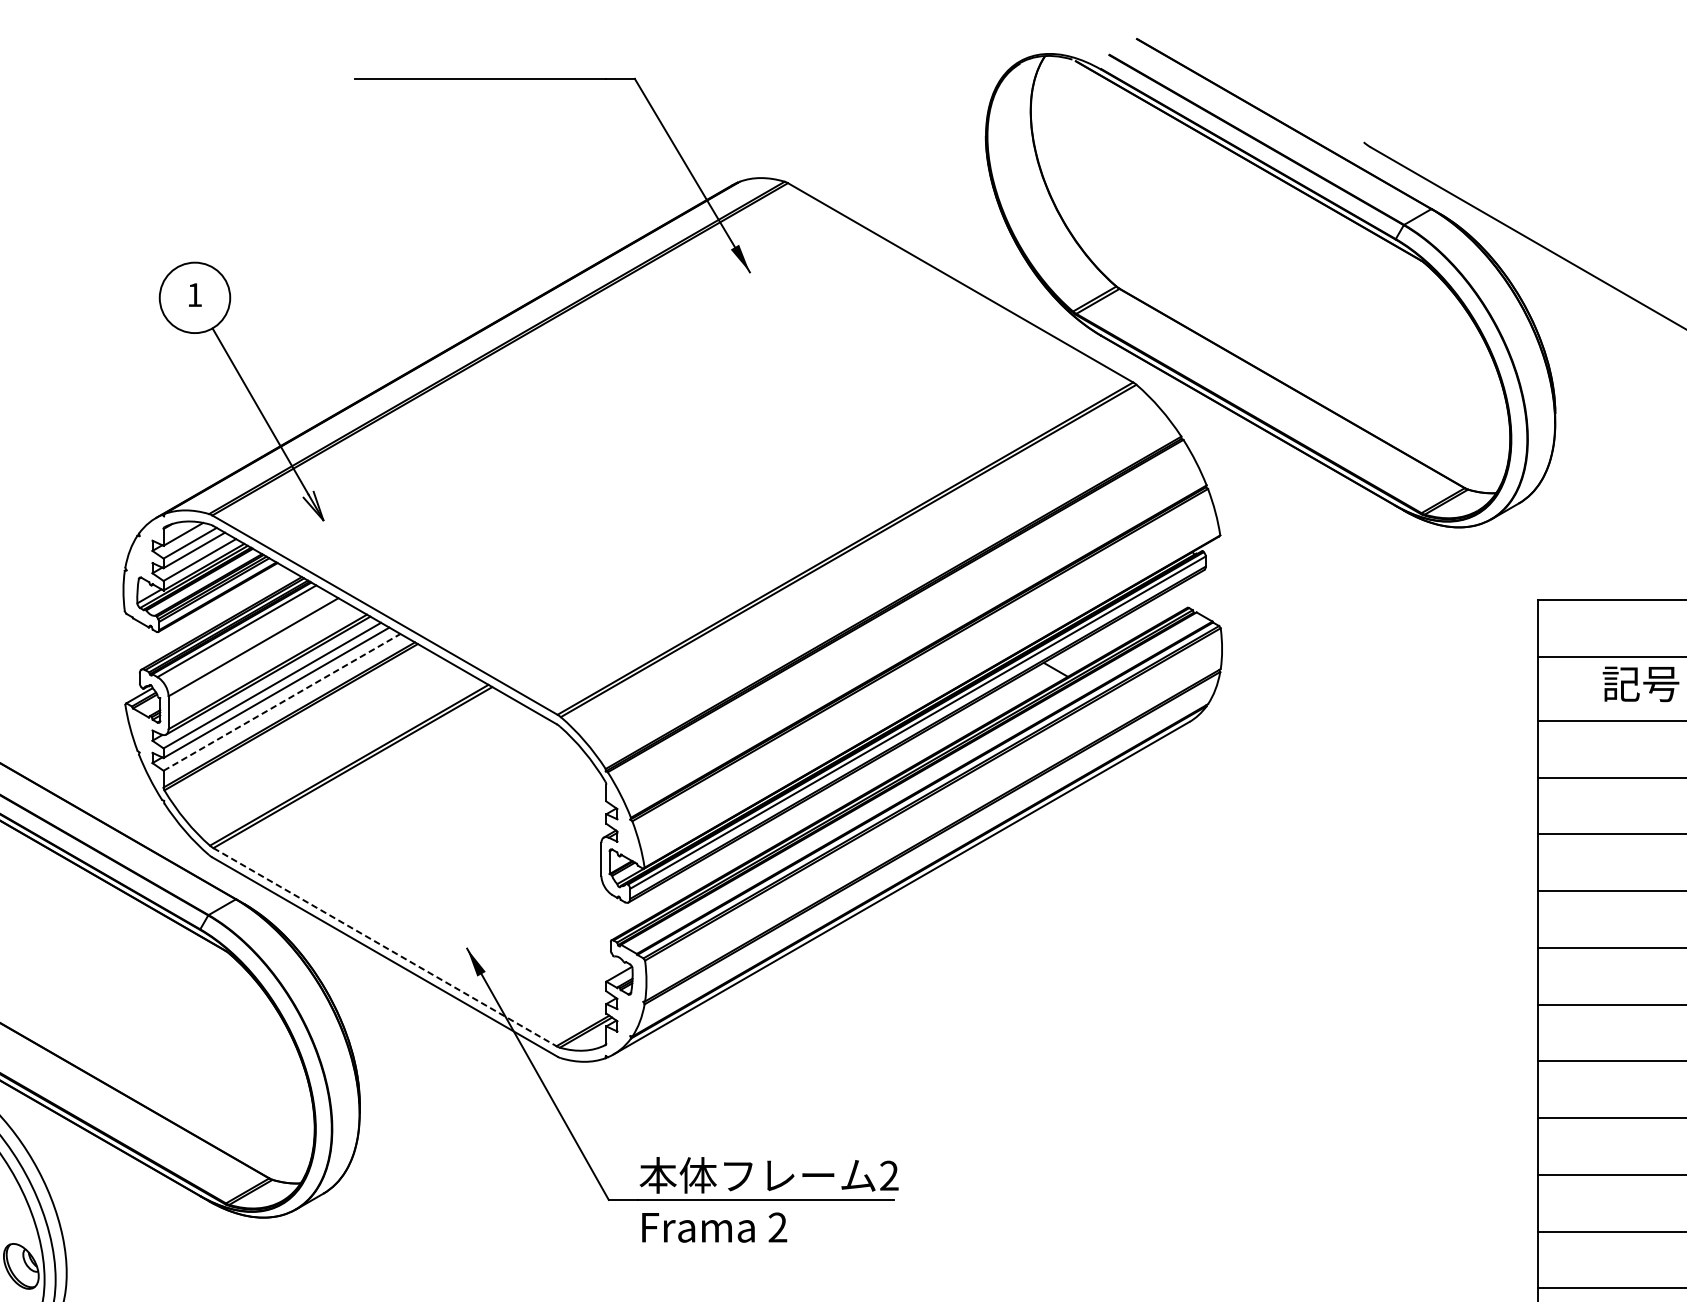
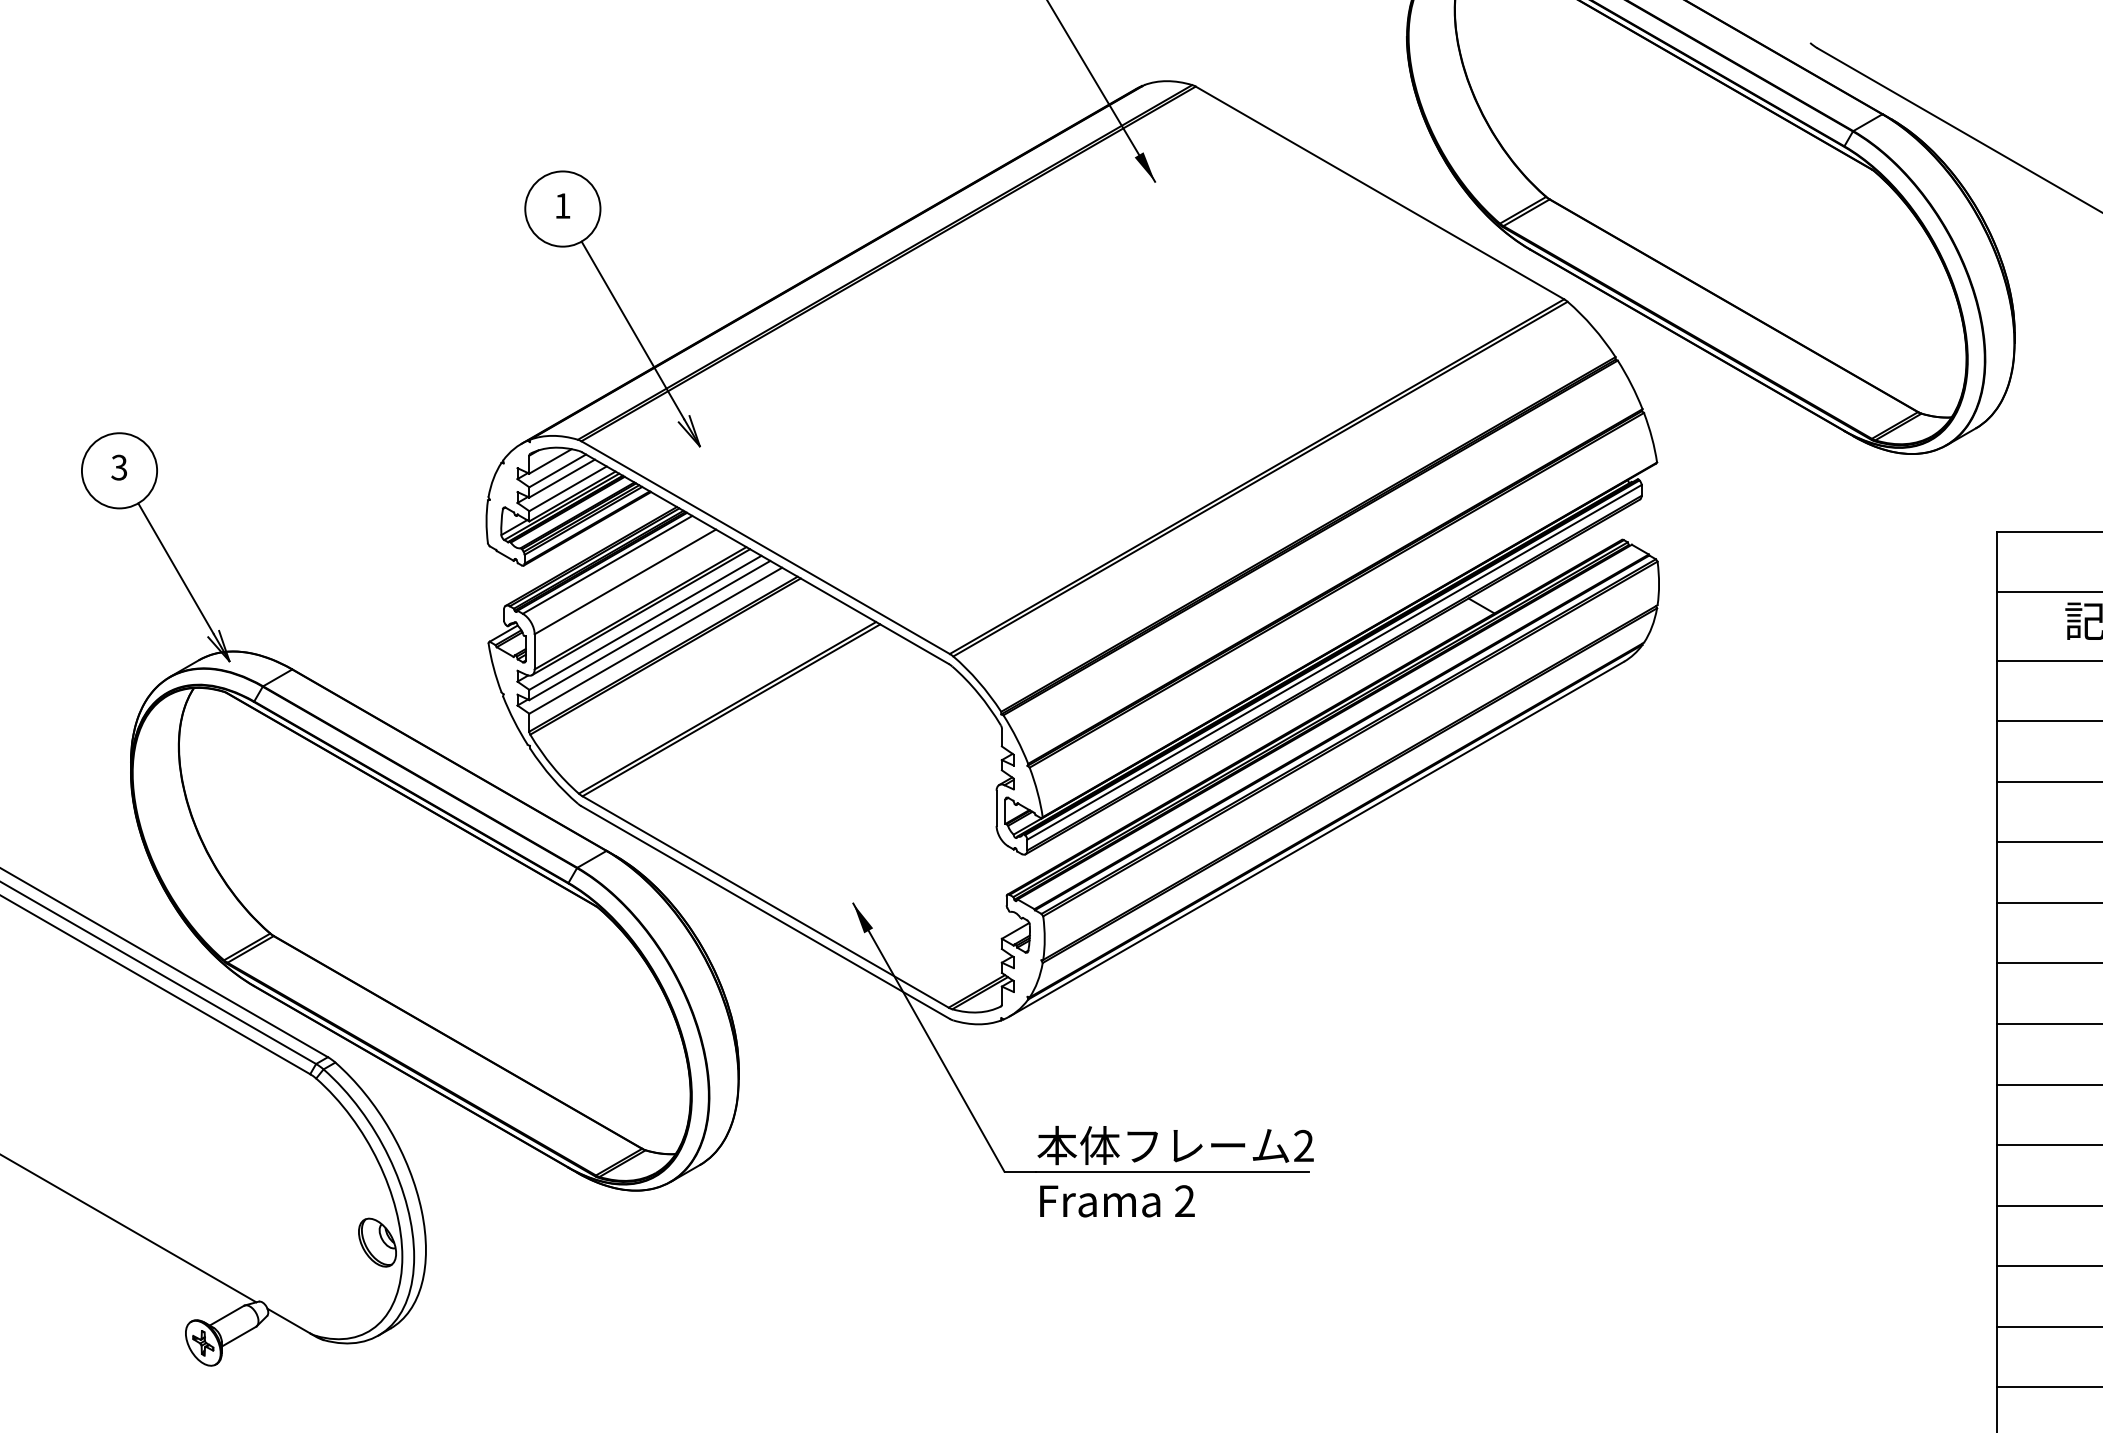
line: (281, 702) -> (655, 640), dashed -> solid
line: (385, 947) -> (766, 902), dashed -> solid

